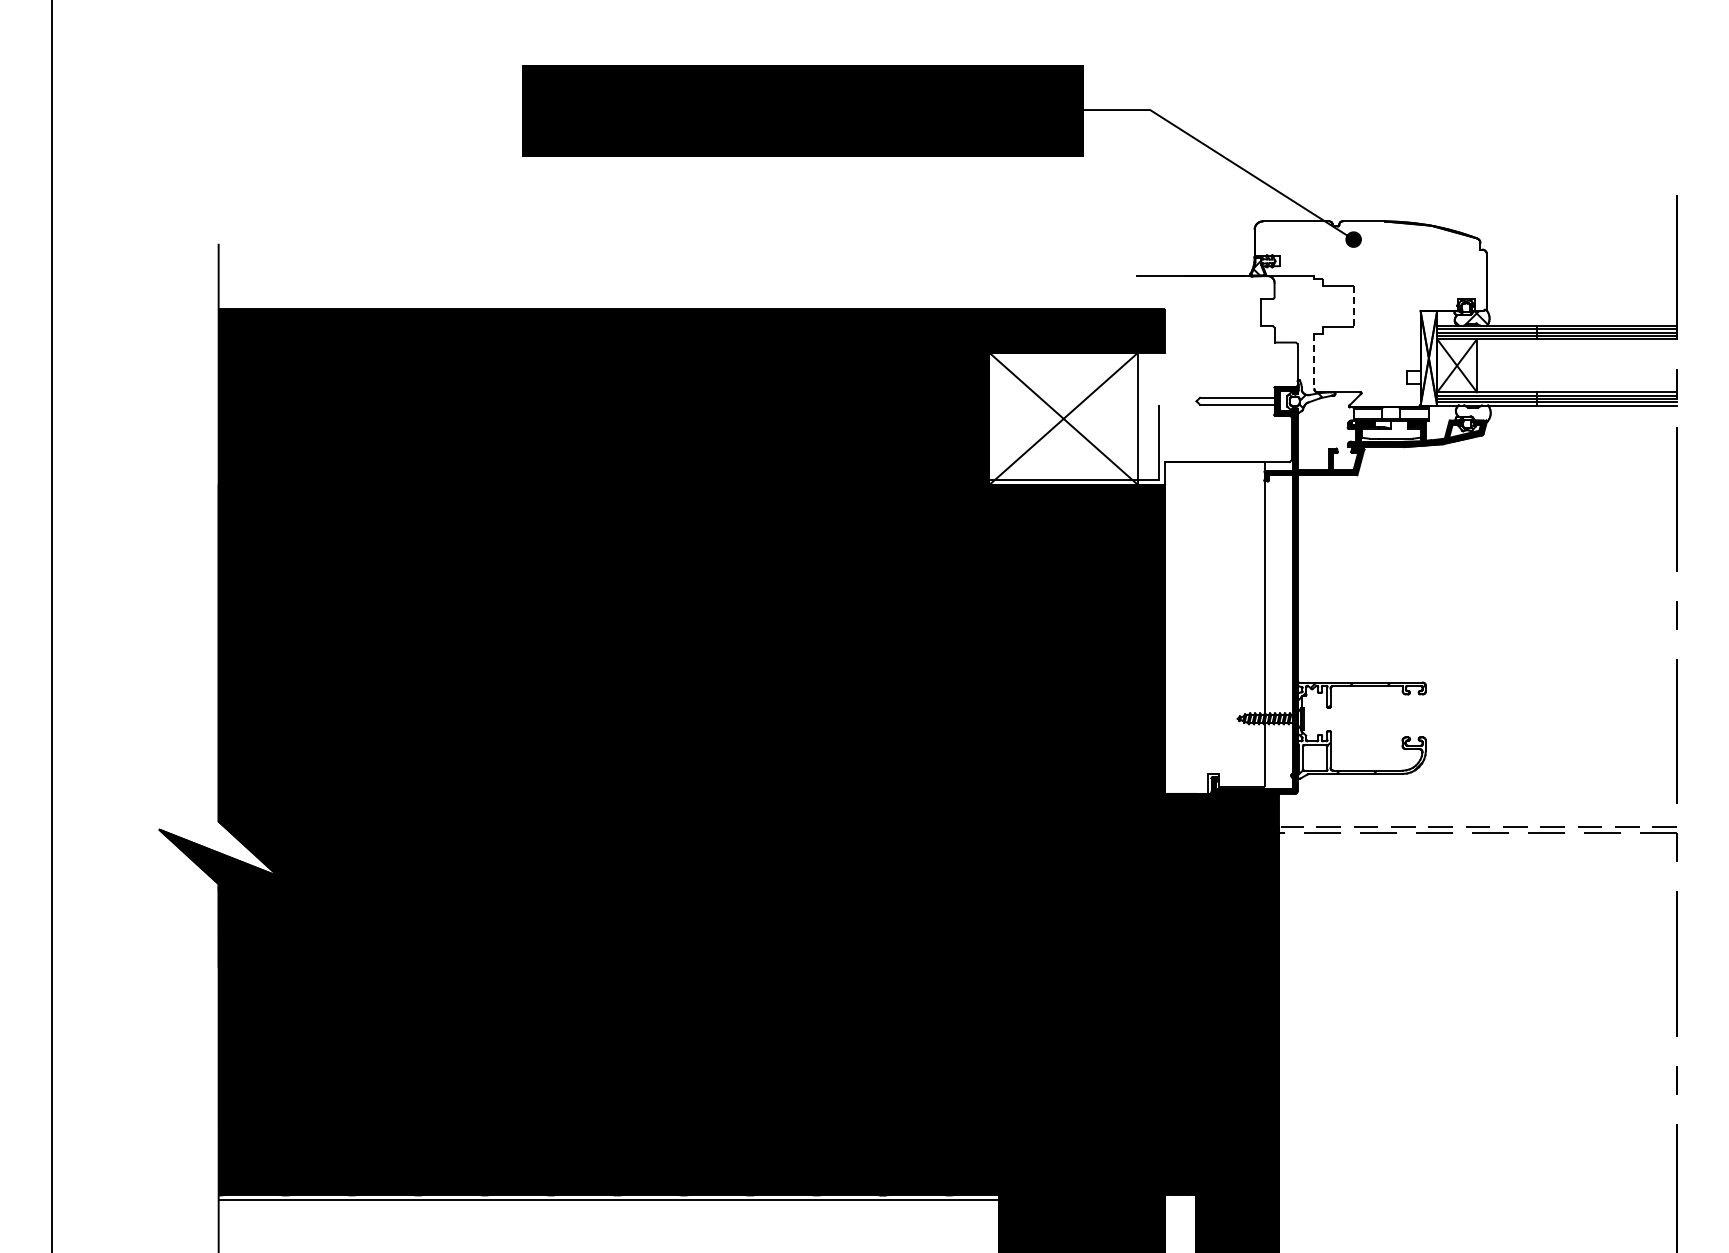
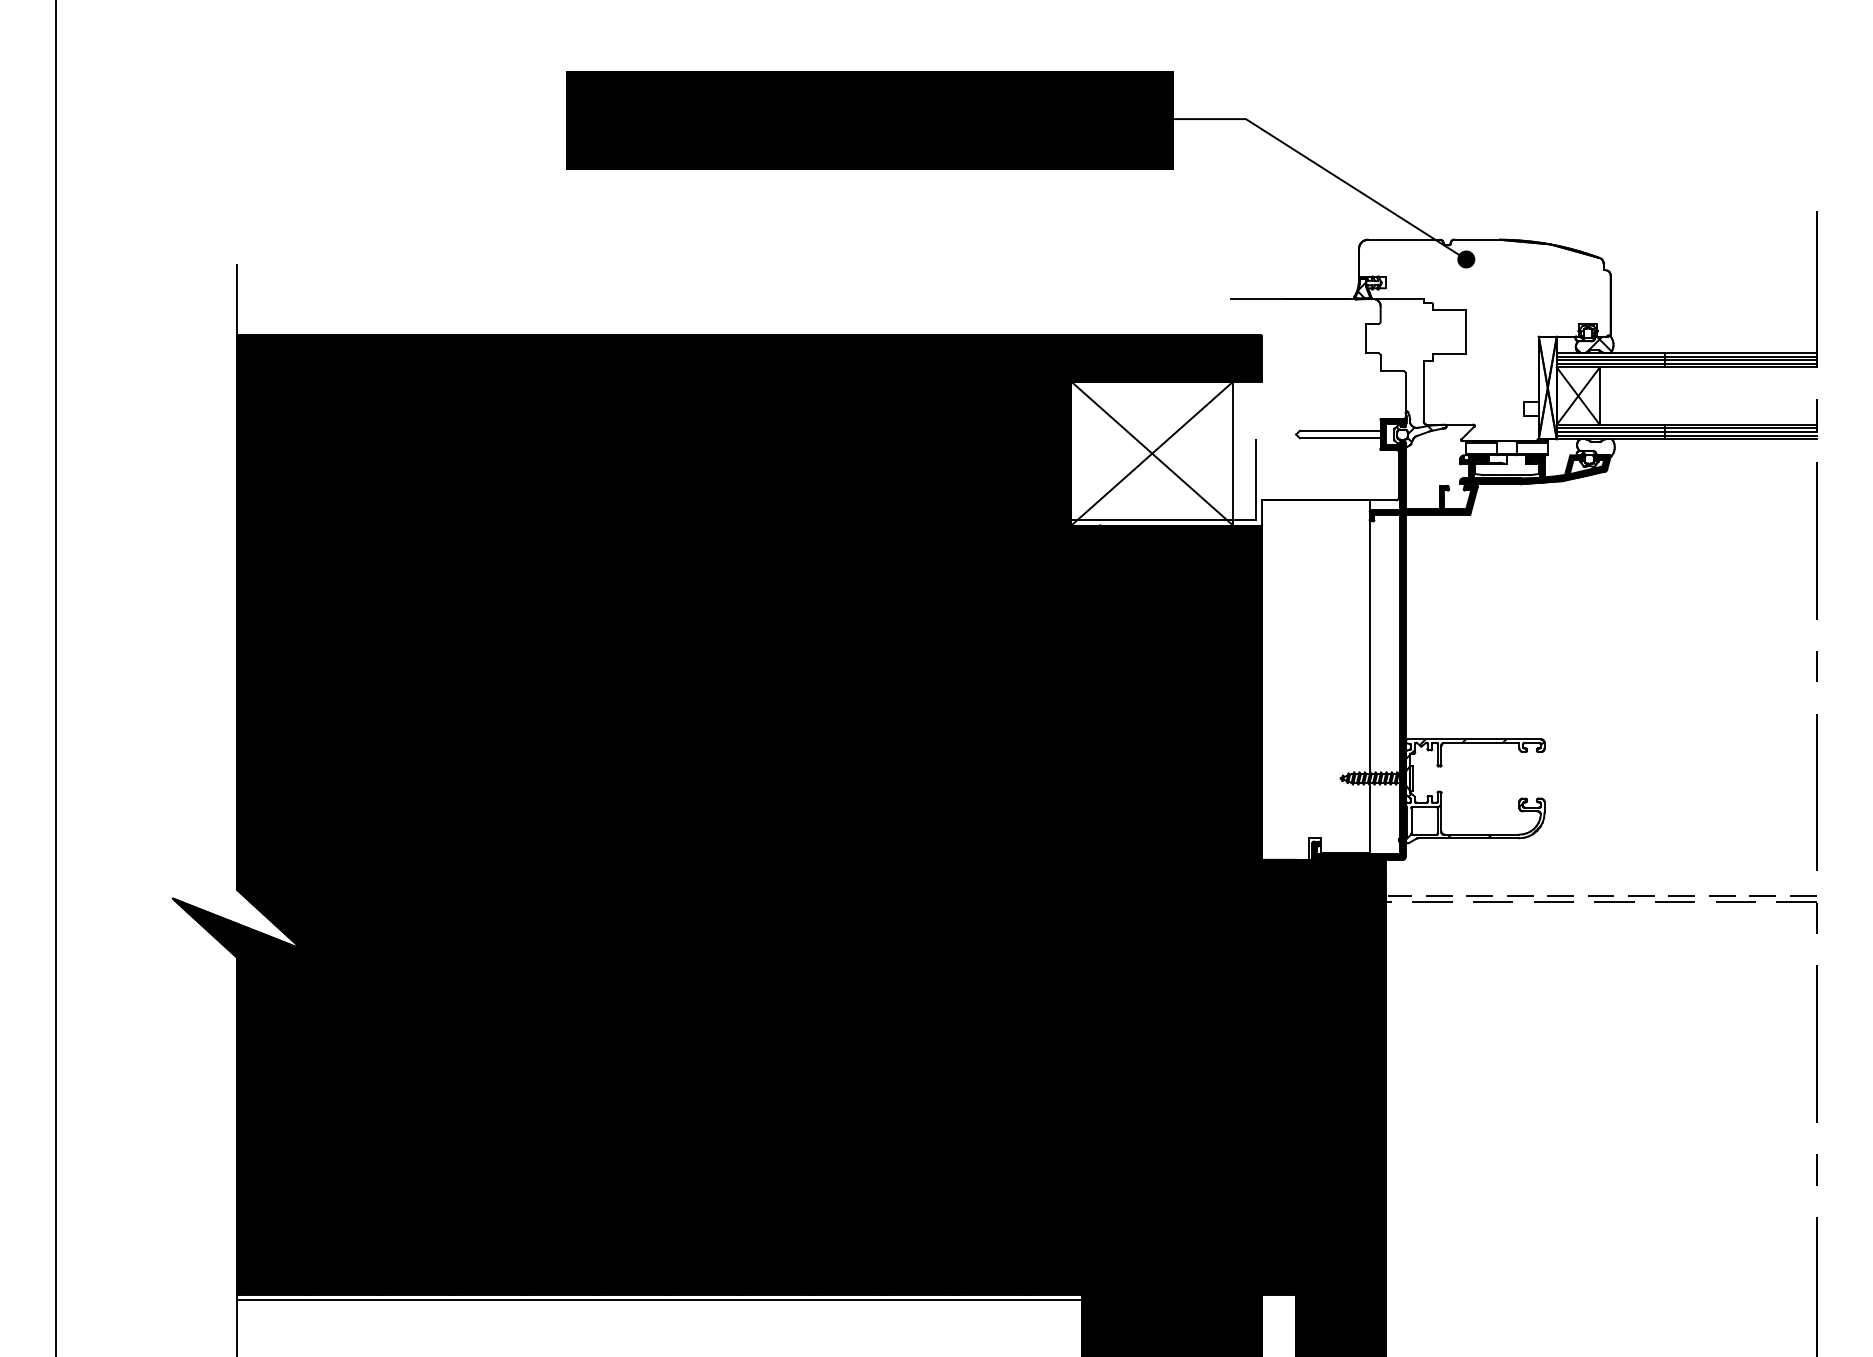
line: (1353, 307) -> (1466, 332), dashed -> solid
line: (1314, 361) -> (1423, 391), dashed -> solid

